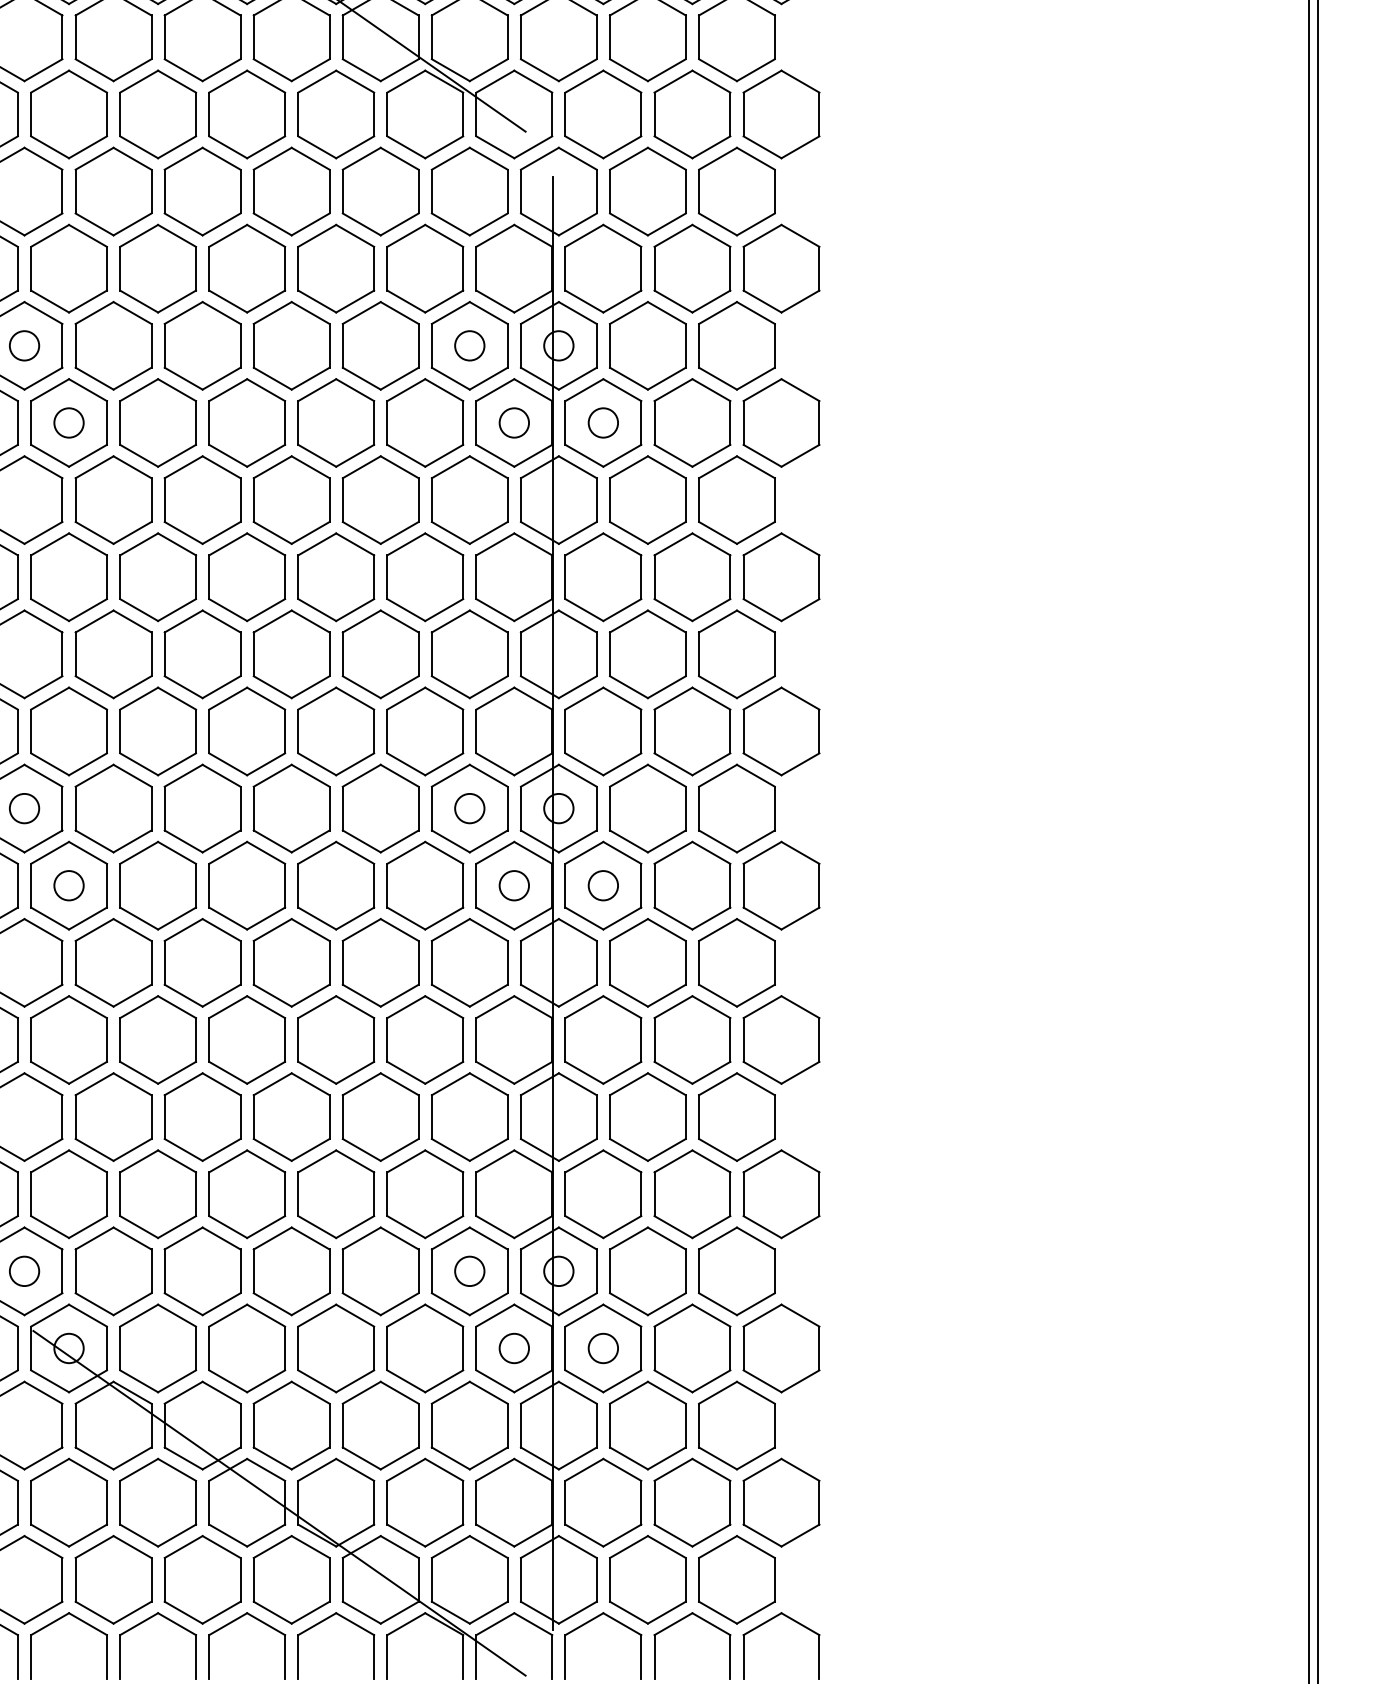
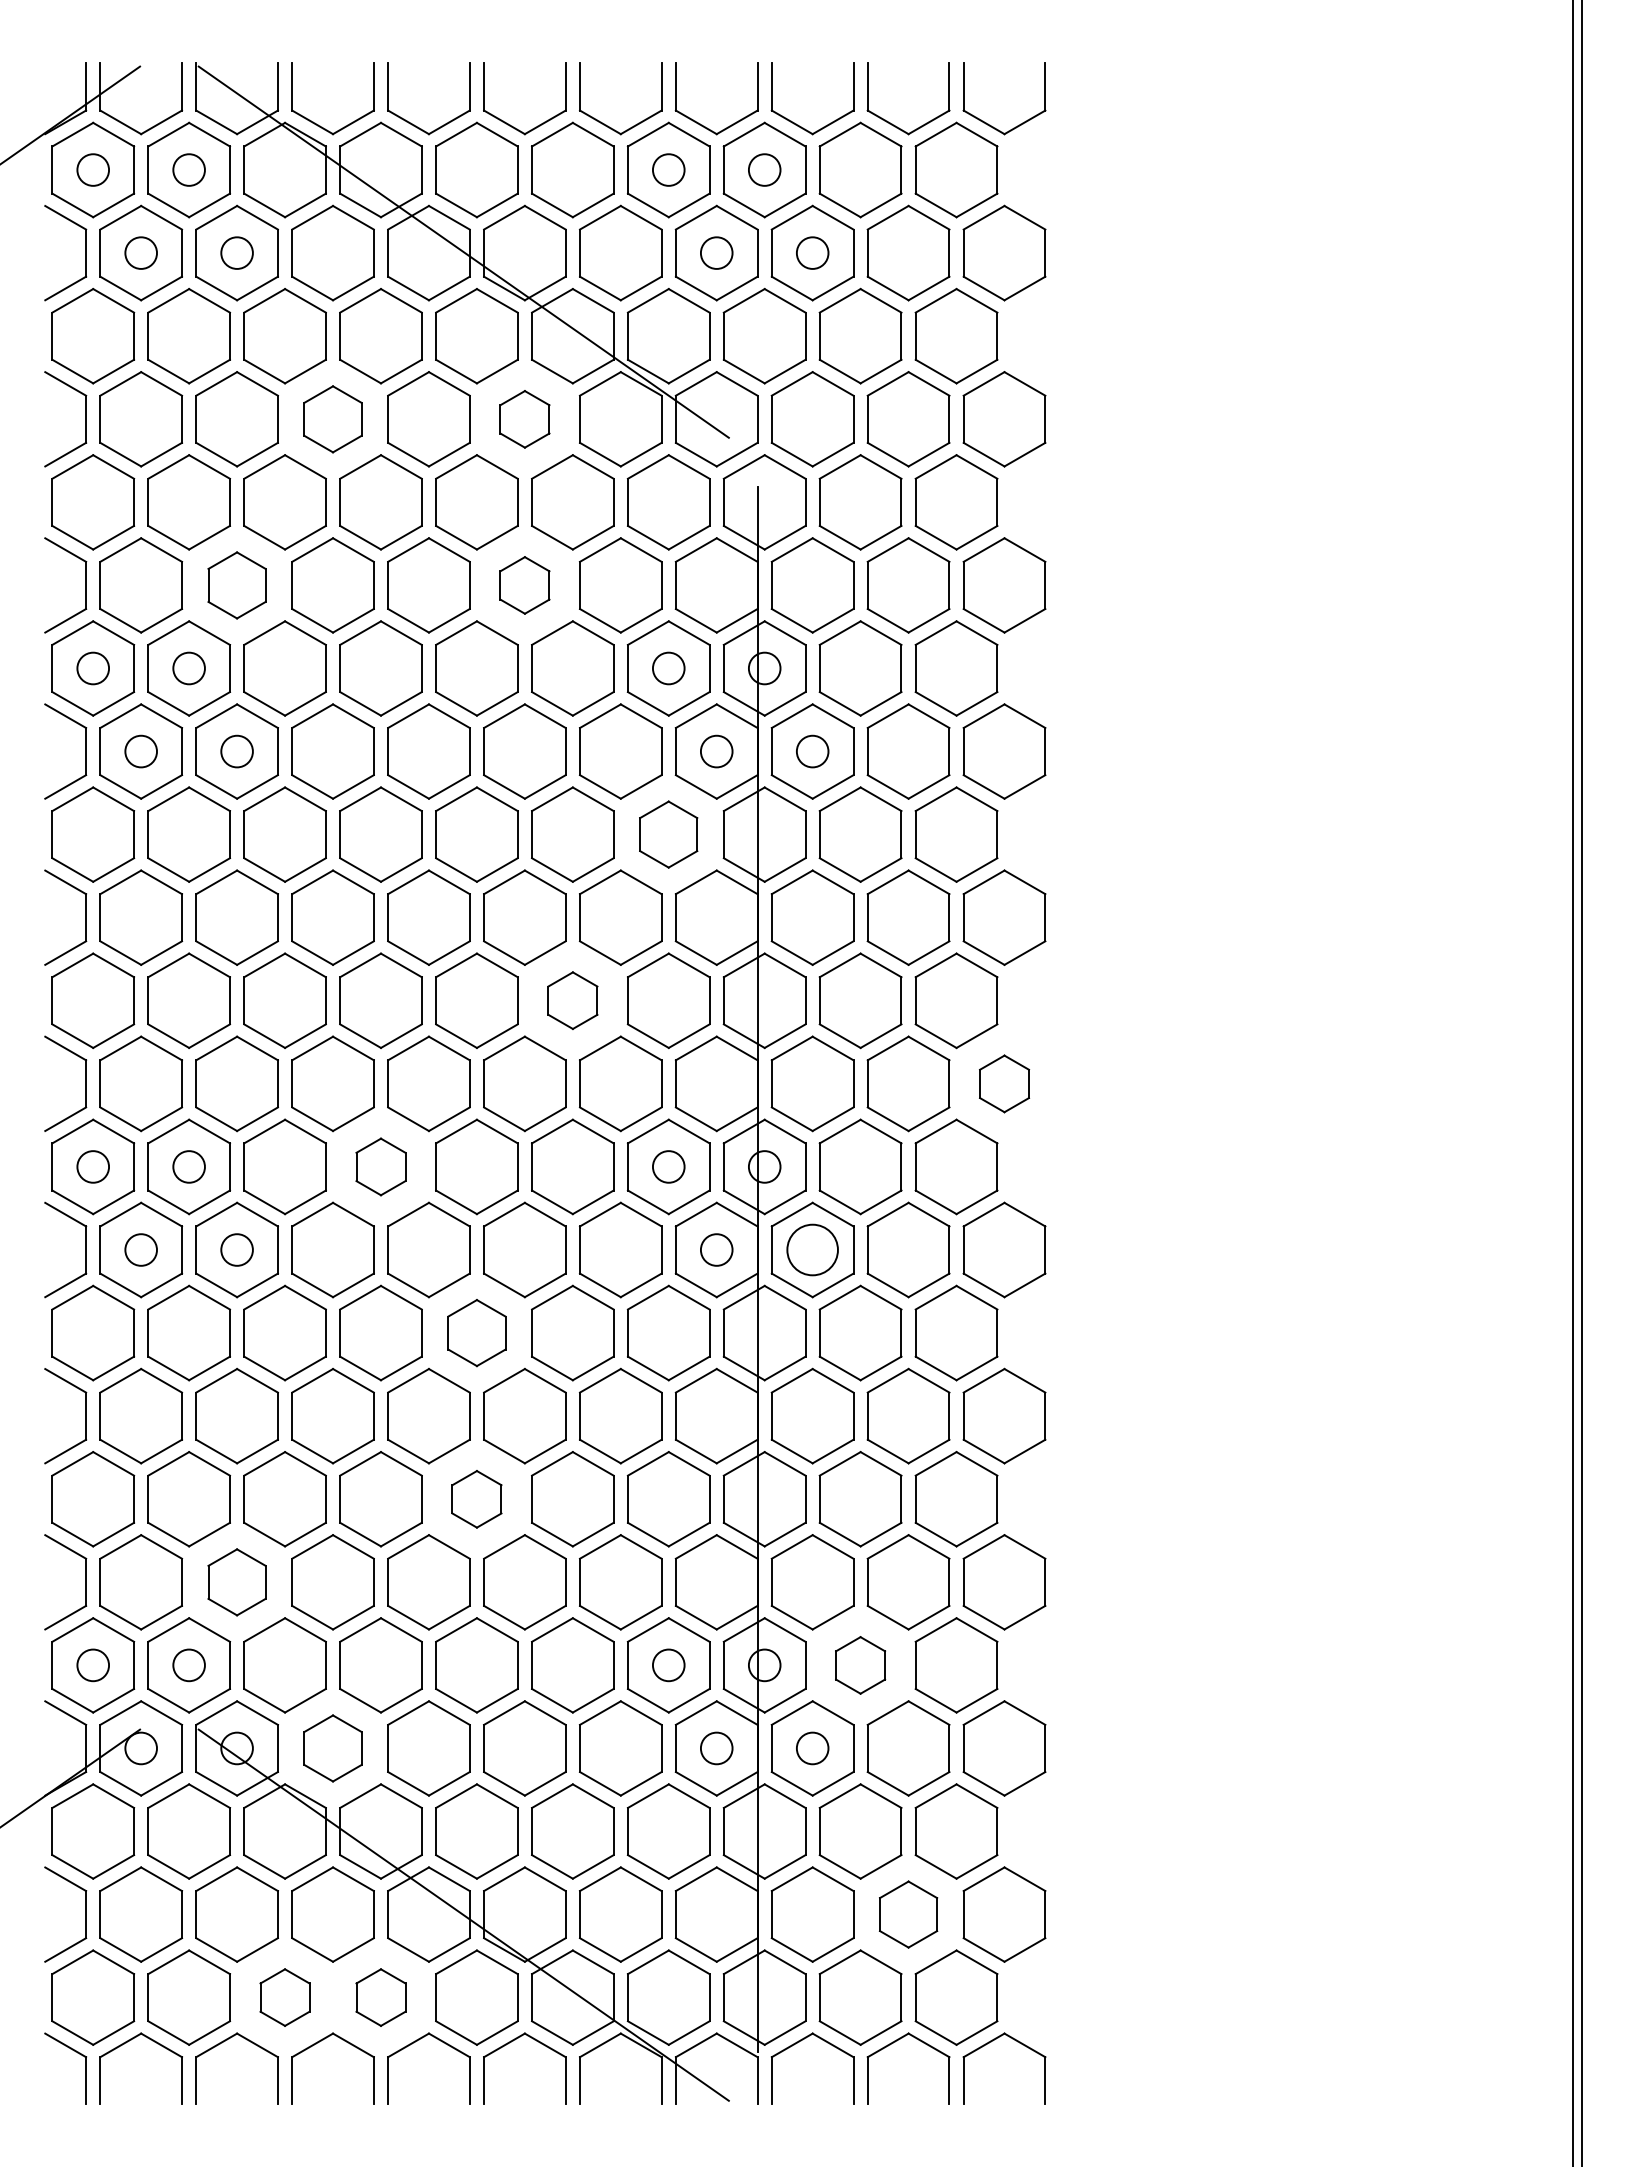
part: (157, 114) -> (332, 419), size x0.7
part: (335, 114) -> (524, 419), size x0.6
part: (68, 268) -> (236, 585), size x0.7
part: (335, 268) -> (524, 585), size x0.6
part: (469, 499) -> (668, 834), size x0.7
part: (380, 654) -> (572, 1000), size x0.6
part: (781, 731) -> (1004, 1083), size x0.6
part: (202, 808) -> (380, 1166), size x0.6
circle: (603, 885) -> (812, 1249), size x1.6
part: (291, 962) -> (476, 1332), size x0.7
part: (291, 1117) -> (476, 1499), size x0.6
part: (68, 1194) -> (236, 1582), size x0.7
part: (647, 1271) -> (860, 1665), size x0.6
part: (157, 1348) -> (332, 1748), size x0.7
part: (692, 1502) -> (908, 1914), size x0.7
part: (113, 1579) -> (284, 1997), size x0.6
part: (202, 1579) -> (380, 1997), size x0.6

